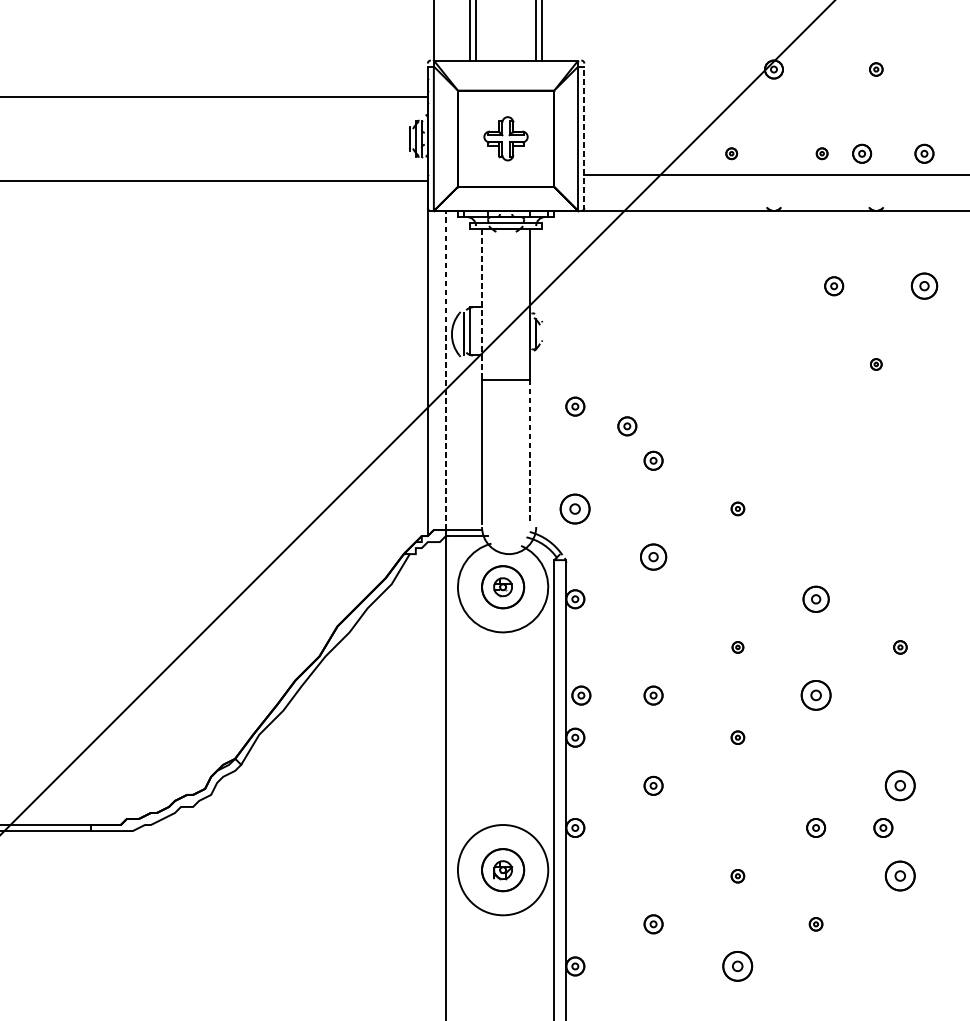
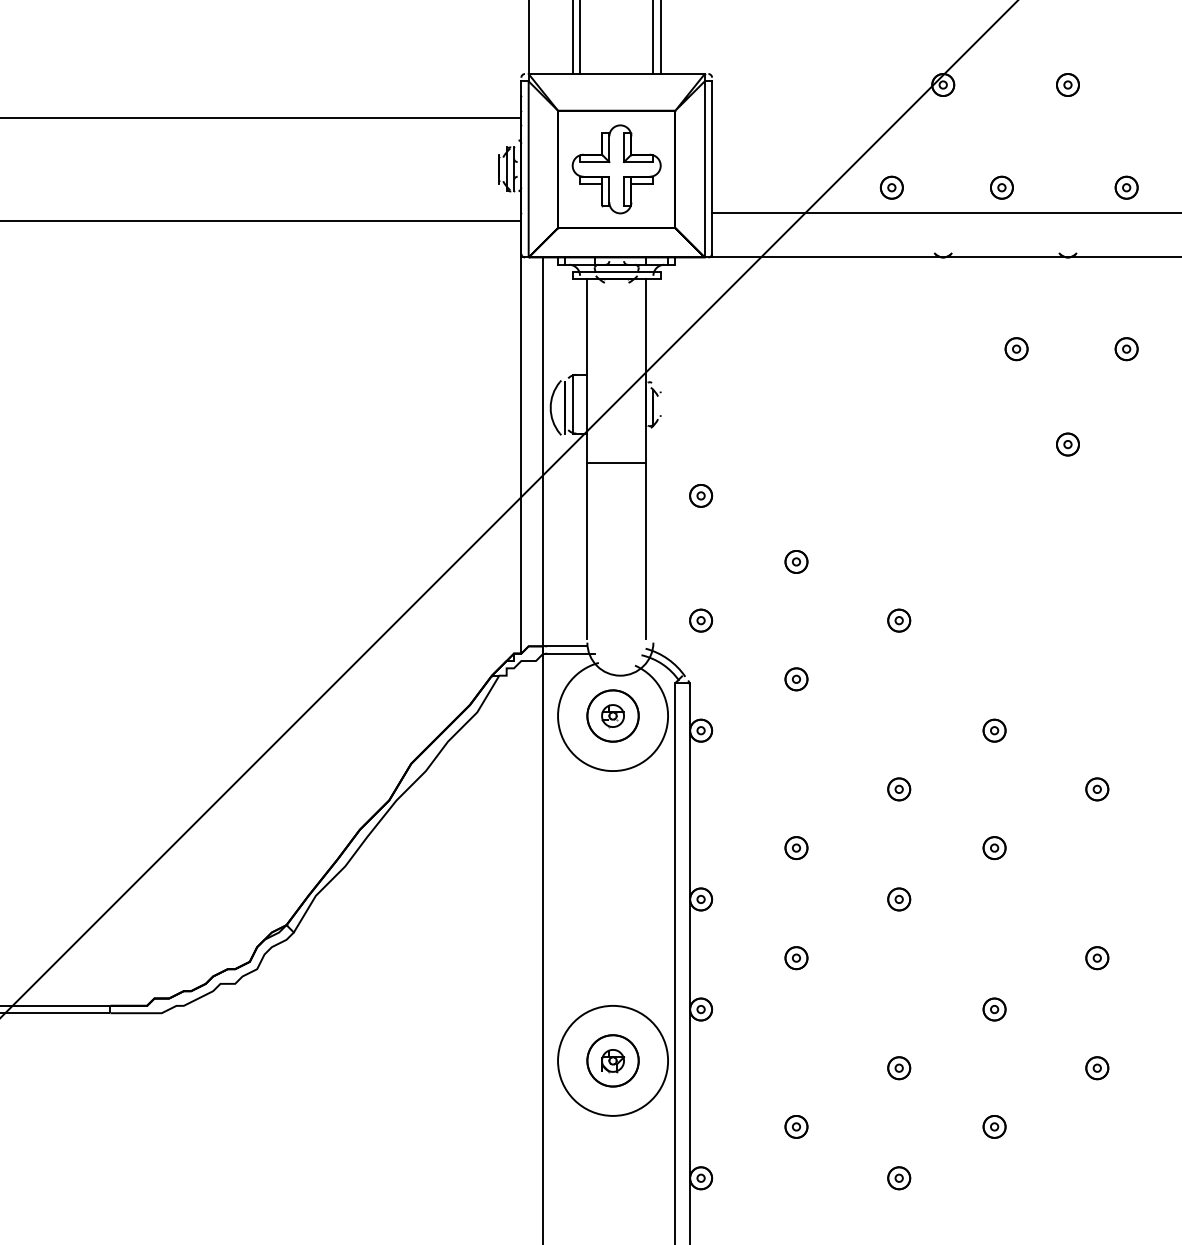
part: (875, 69) -> (1067, 84), size x1.43
part: (505, 138) -> (616, 169), size x1.67
line: (584, 138) -> (712, 168), dashed -> solid
part: (731, 153) -> (891, 187), size x1.67
part: (821, 153) -> (1001, 187), size x1.67
part: (861, 153) -> (1050, 187), removed
part: (924, 286) -> (1126, 349), size x0.71
line: (482, 304) -> (587, 371), dashed -> solid
part: (875, 364) -> (1067, 444), size x1.67
line: (446, 370) -> (543, 451), dashed -> solid
part: (627, 425) -> (764, 519), removed
line: (530, 452) -> (646, 551), dashed -> solid
part: (575, 508) -> (701, 620), size x0.62
part: (738, 508) -> (899, 620), size x1.43
part: (653, 557) -> (796, 679), size x0.71
part: (816, 599) -> (994, 730), size x0.71
part: (738, 647) -> (899, 789), size x1.67
part: (900, 647) -> (1097, 789), size x1.43
part: (581, 695) -> (708, 848), removed
part: (816, 695) -> (994, 848), size x0.62
part: (738, 737) -> (899, 899), size x1.43
part: (900, 786) -> (1097, 958), size x0.62
part: (883, 827) -> (1076, 1009), removed
part: (738, 876) -> (899, 1068), size x1.43
part: (900, 876) -> (1097, 1068), size x0.62
part: (816, 923) -> (994, 1126), size x1.43
part: (738, 966) -> (899, 1178), size x0.62

